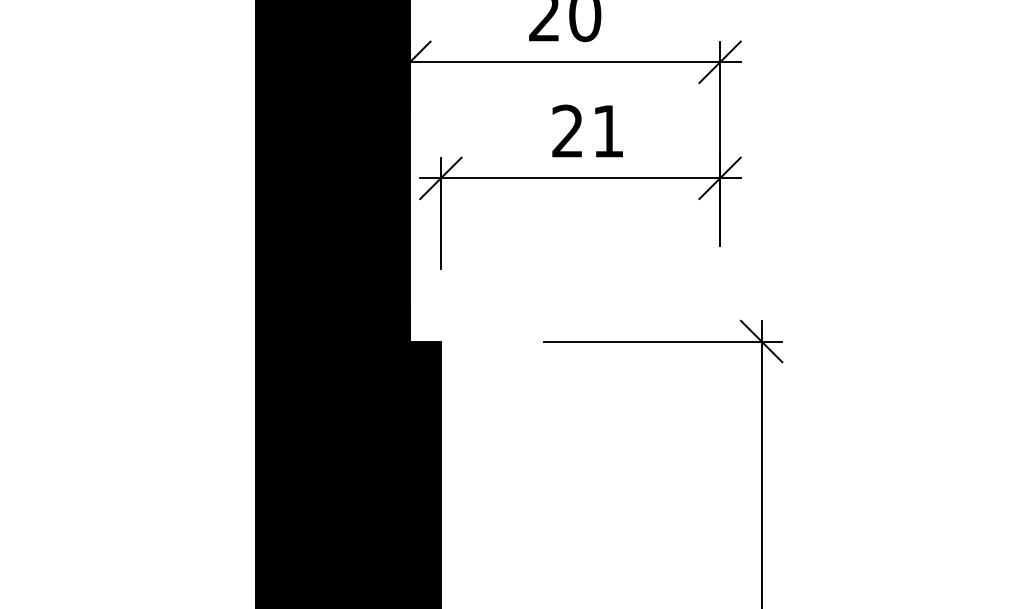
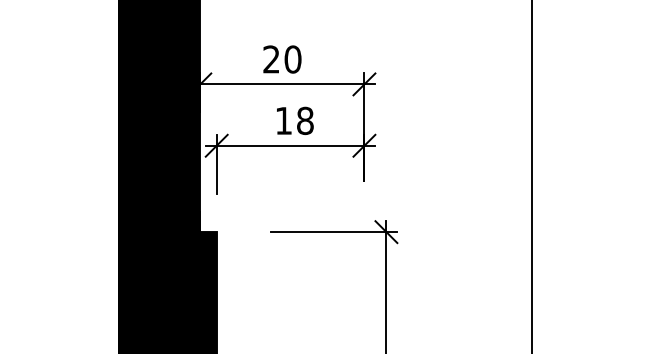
text: (587, 130) -> (294, 120), 21 -> 18

